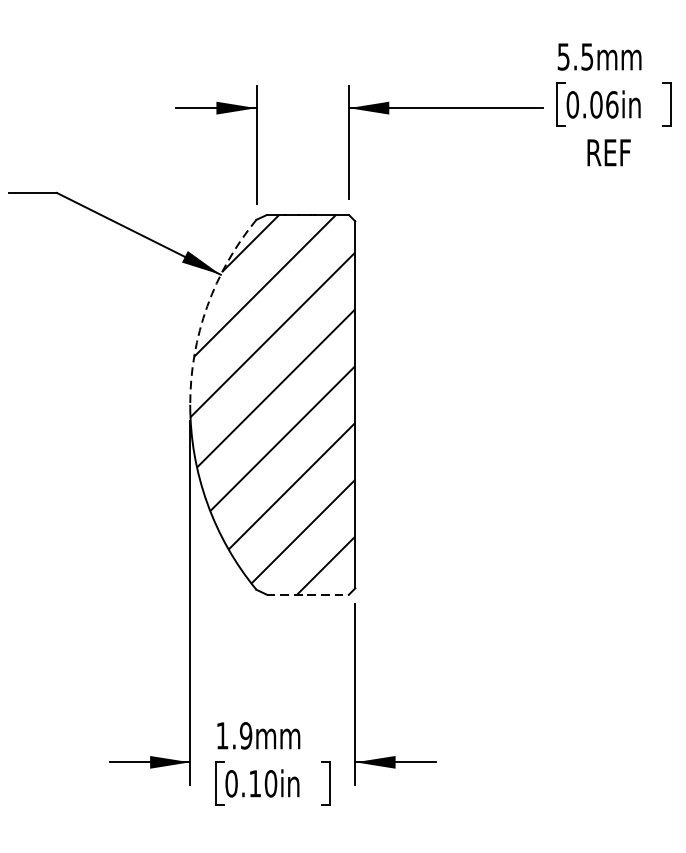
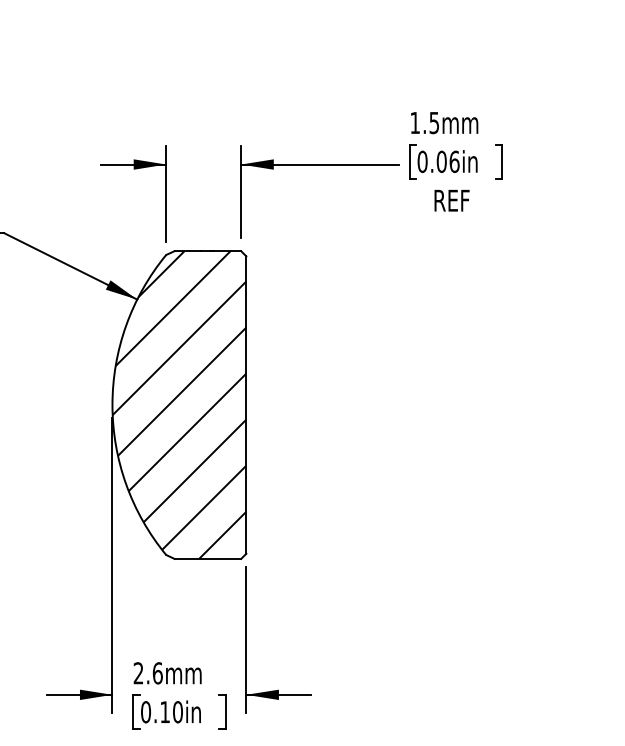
text: (562, 57) -> (414, 123), 5.5mm -> 1.5mm
arc: (207, 306) -> (126, 325), dashed -> solid
line: (308, 594) -> (208, 558), dashed -> solid
text: (233, 736) -> (147, 673), 1.9mm -> 2.6mm

